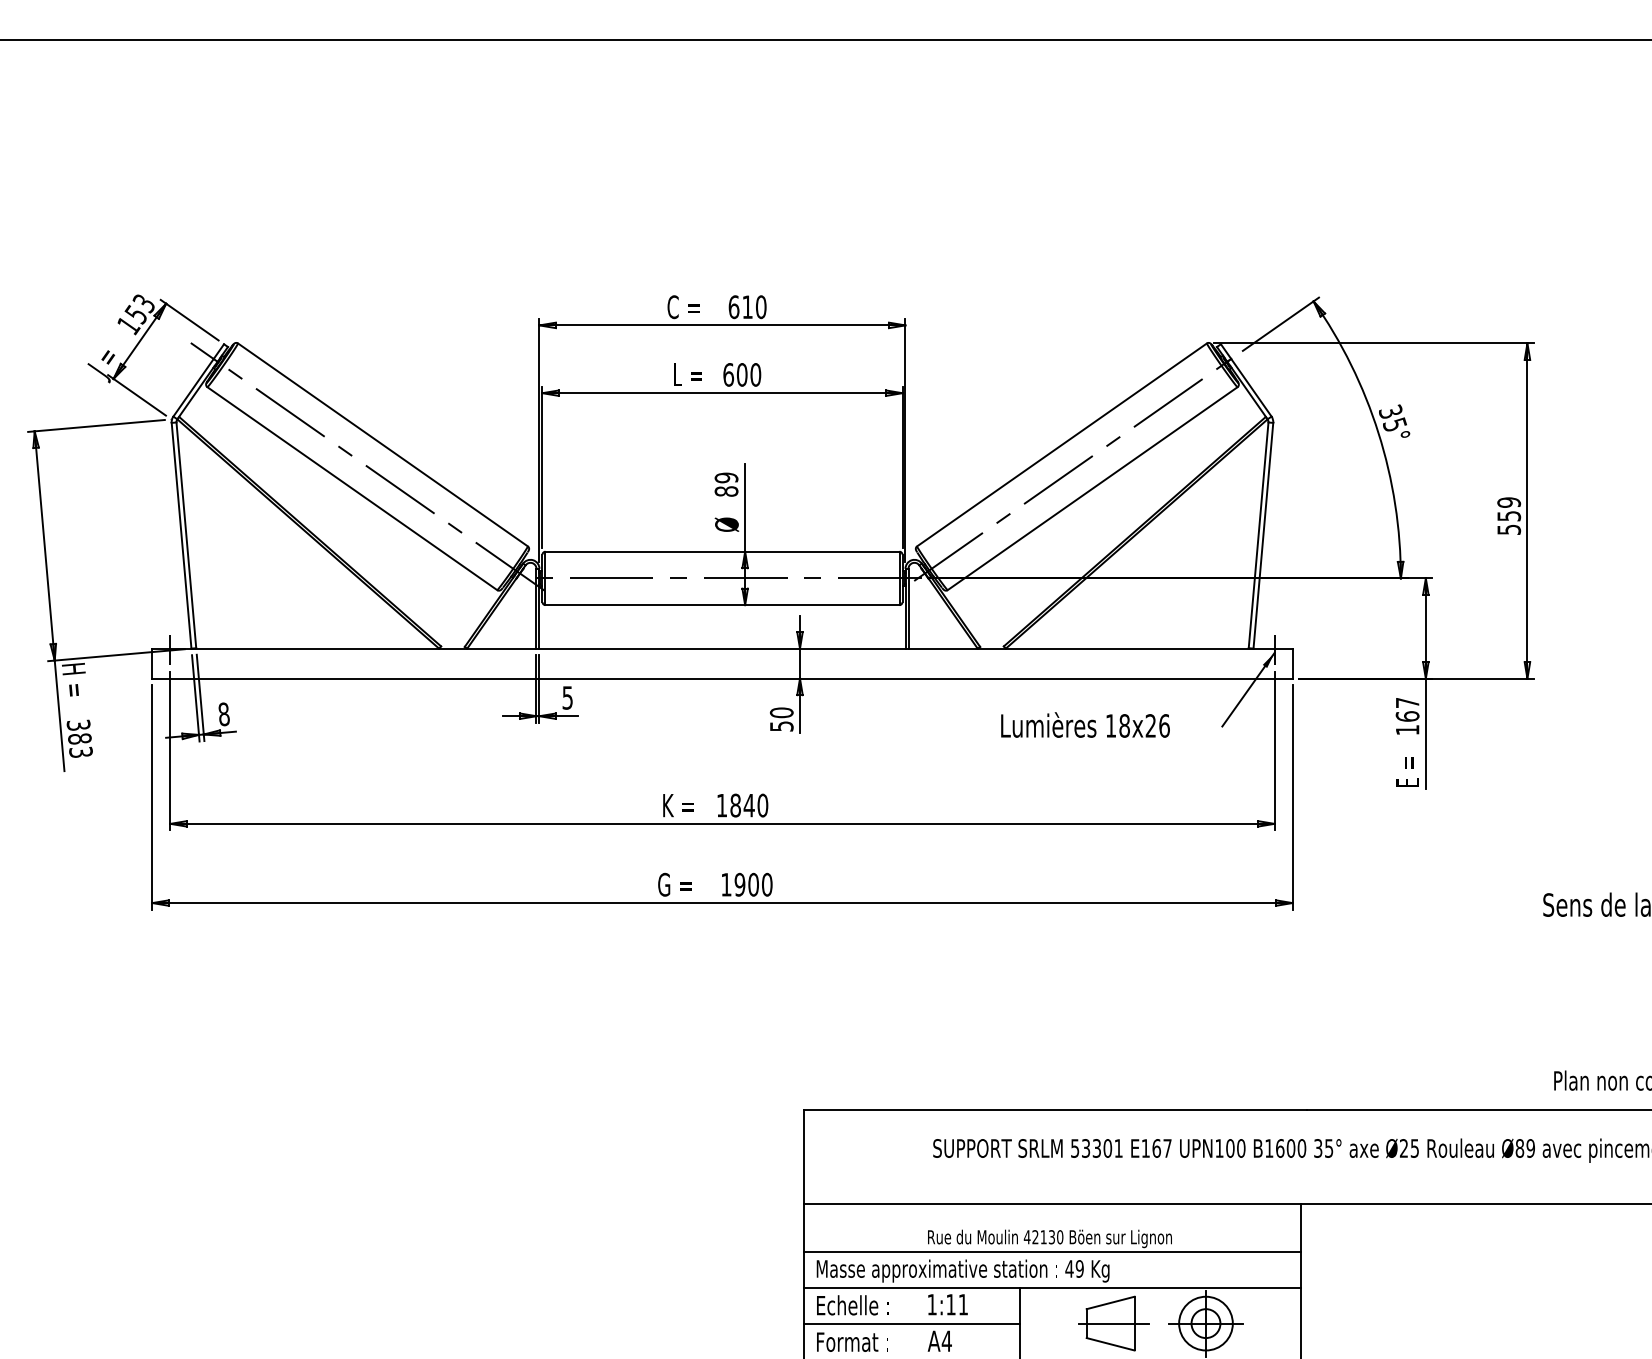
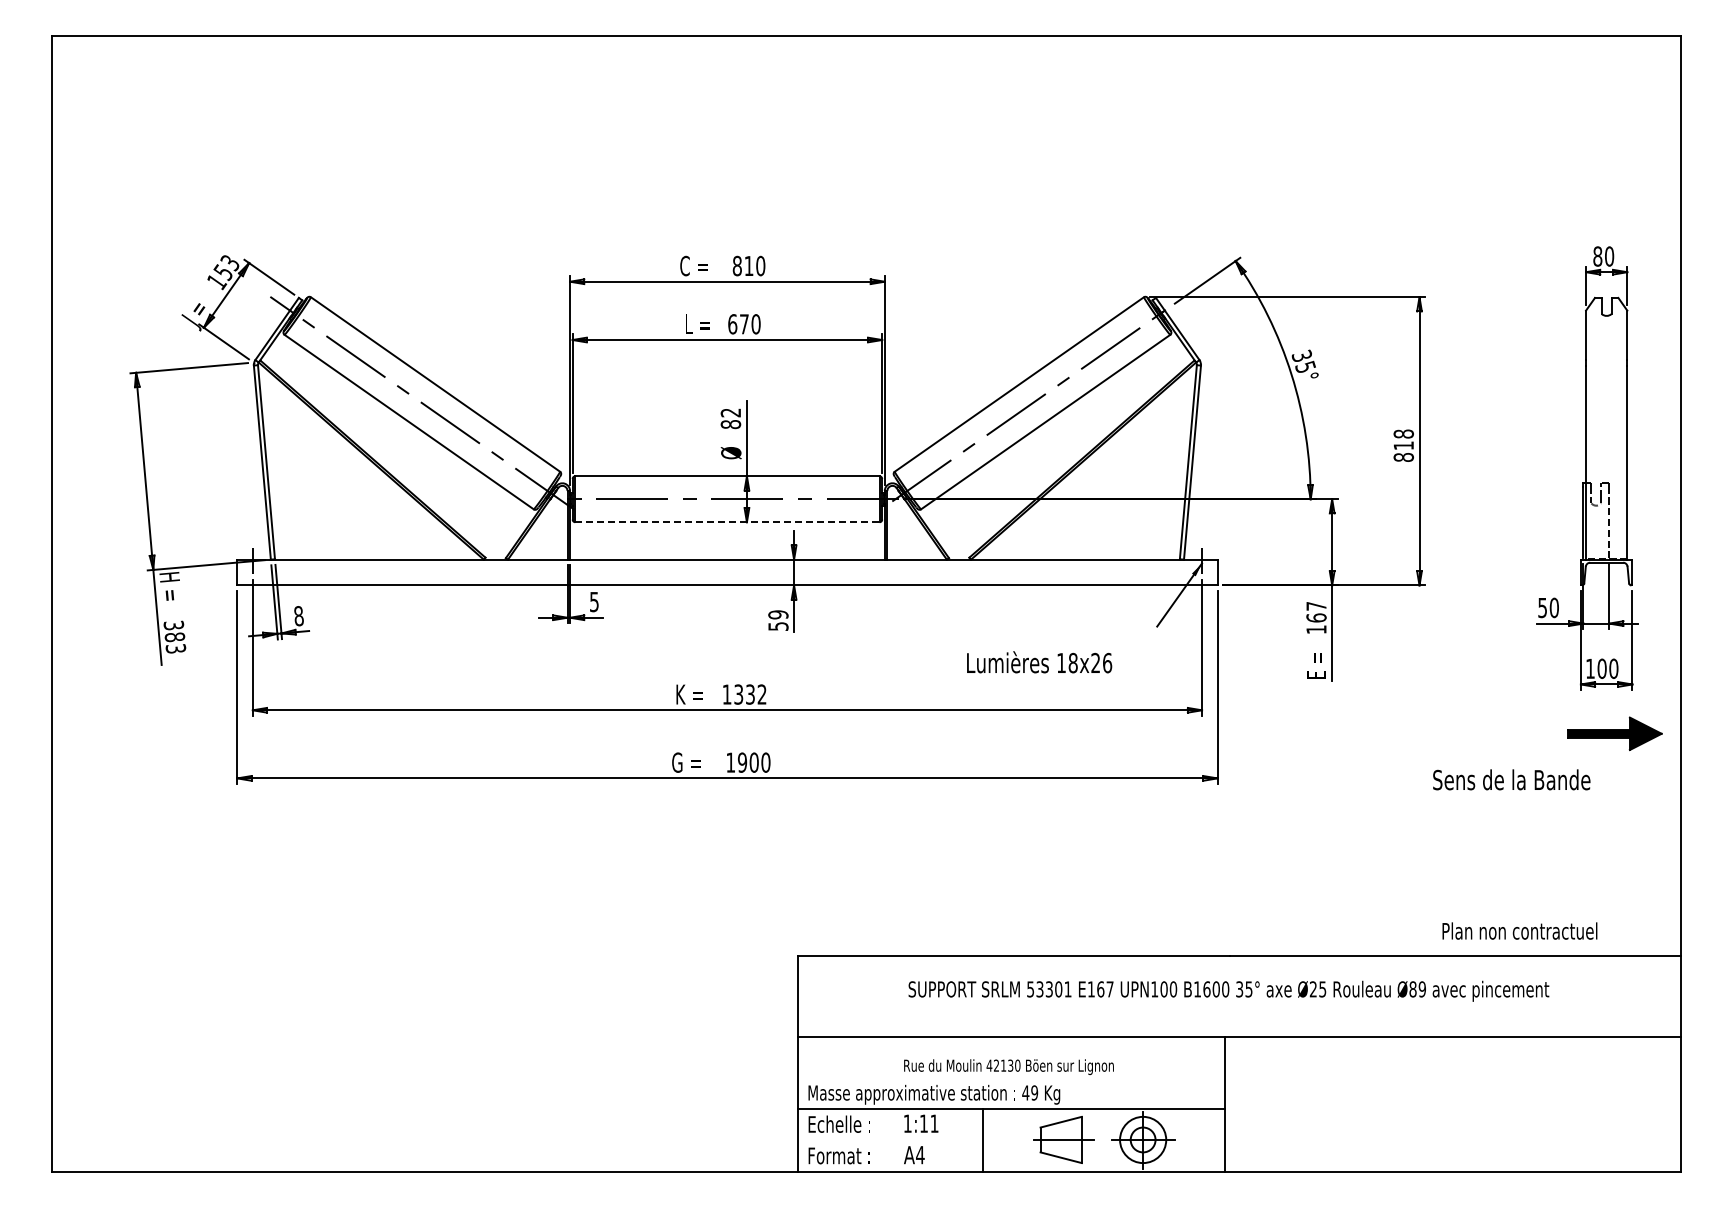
text: (734, 306) -> (737, 265), 610 -> 810
text: (741, 375) -> (743, 324), 600 -> 670
text: (726, 477) -> (730, 412), 89 -> 82
text: (1508, 515) -> (1403, 445), 559 -> 818
line: (722, 605) -> (727, 522), solid -> dashed
text: (781, 712) -> (778, 614), 50 -> 59
text: (1085, 725) -> (1039, 662), moved
text: (749, 805) -> (750, 694), 1840 -> 1332
line: (1052, 1252) -> (1011, 1078), removed
line: (912, 1324) -> (890, 1140), removed

